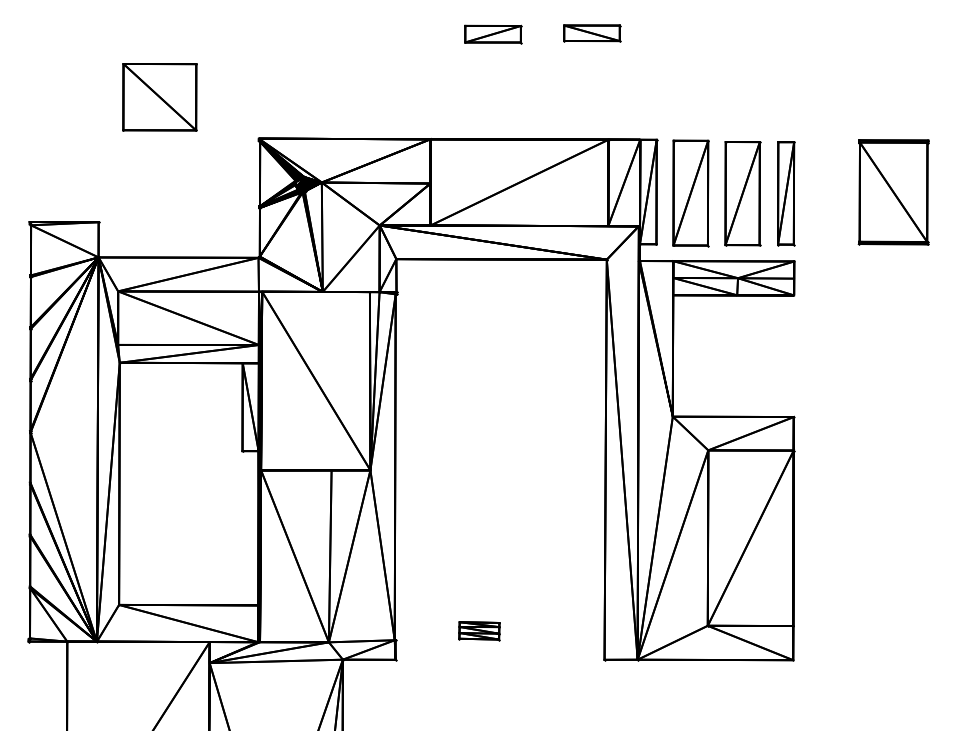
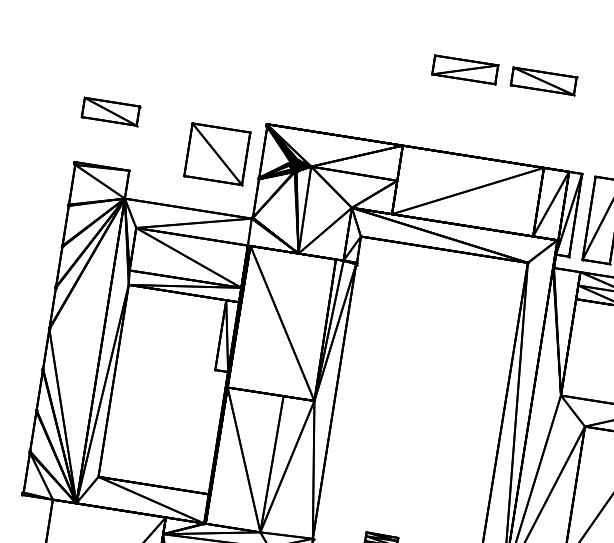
part: (592, 33) -> (544, 81), size x1.43
part: (493, 34) -> (465, 70), size x1.43
part: (159, 97) -> (216, 154), moved
part: (64, 152) -> (110, 111), added

